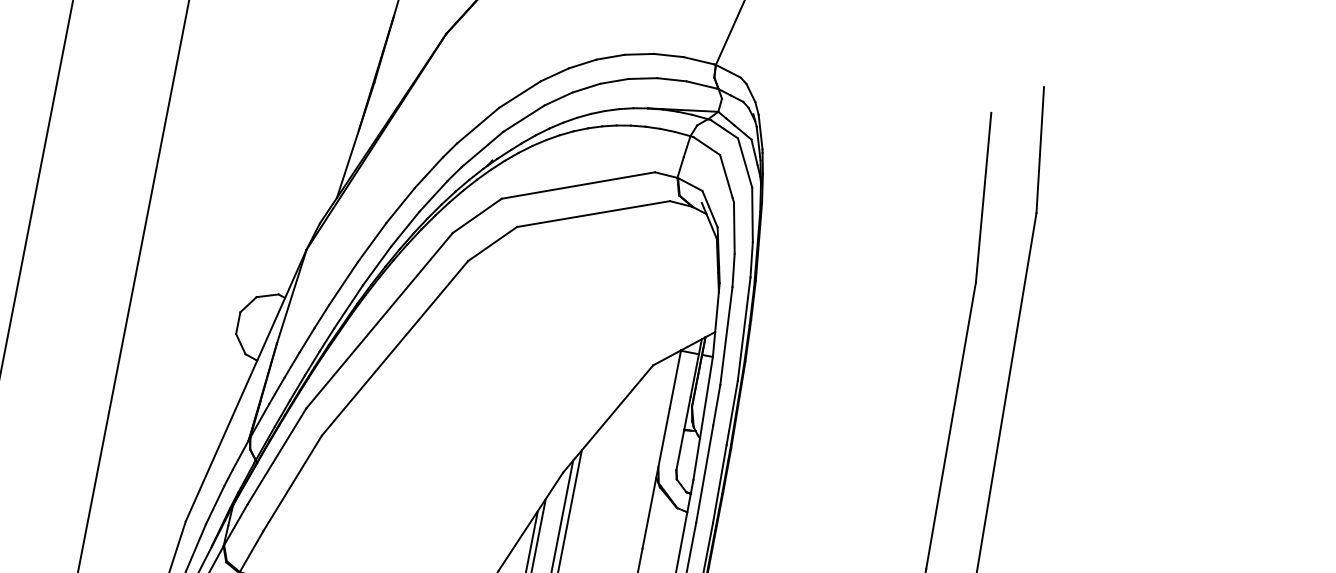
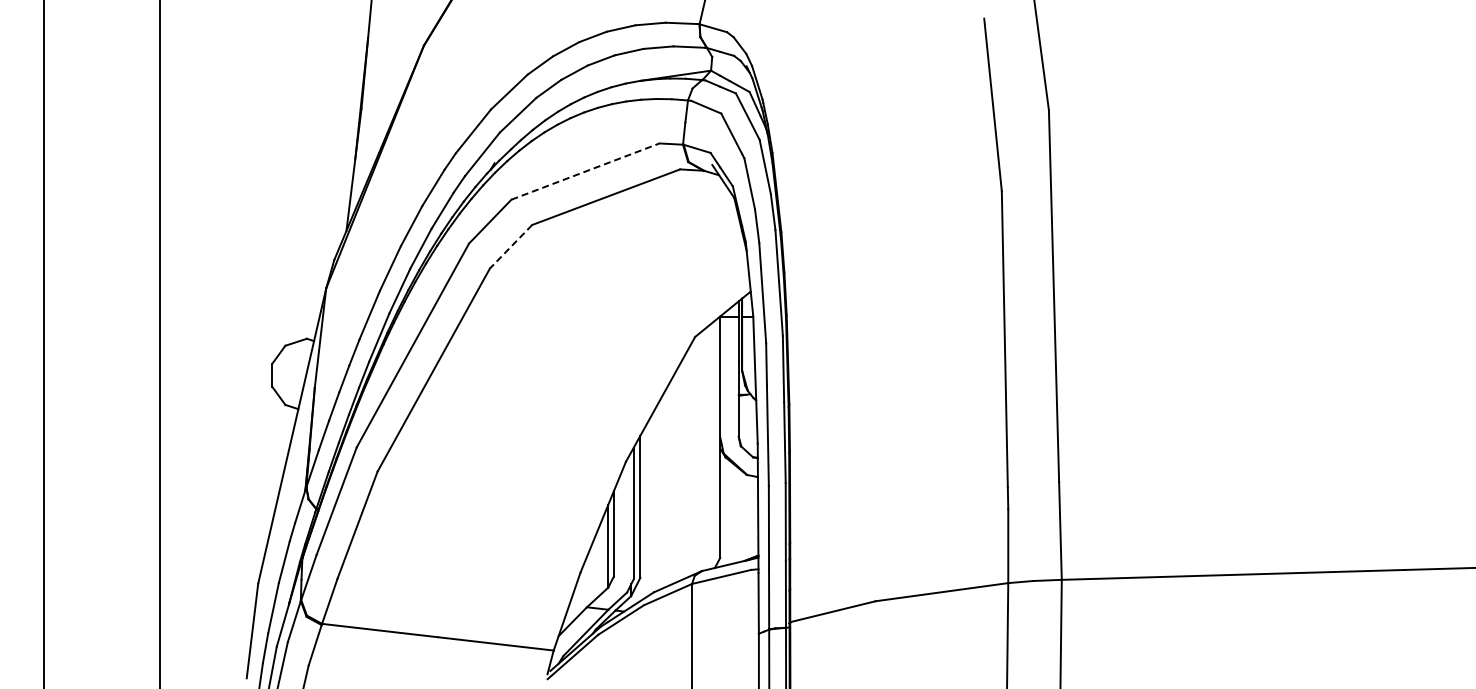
line: (578, 185) -> (585, 171), solid -> dashed
line: (491, 244) -> (510, 247), solid -> dashed

